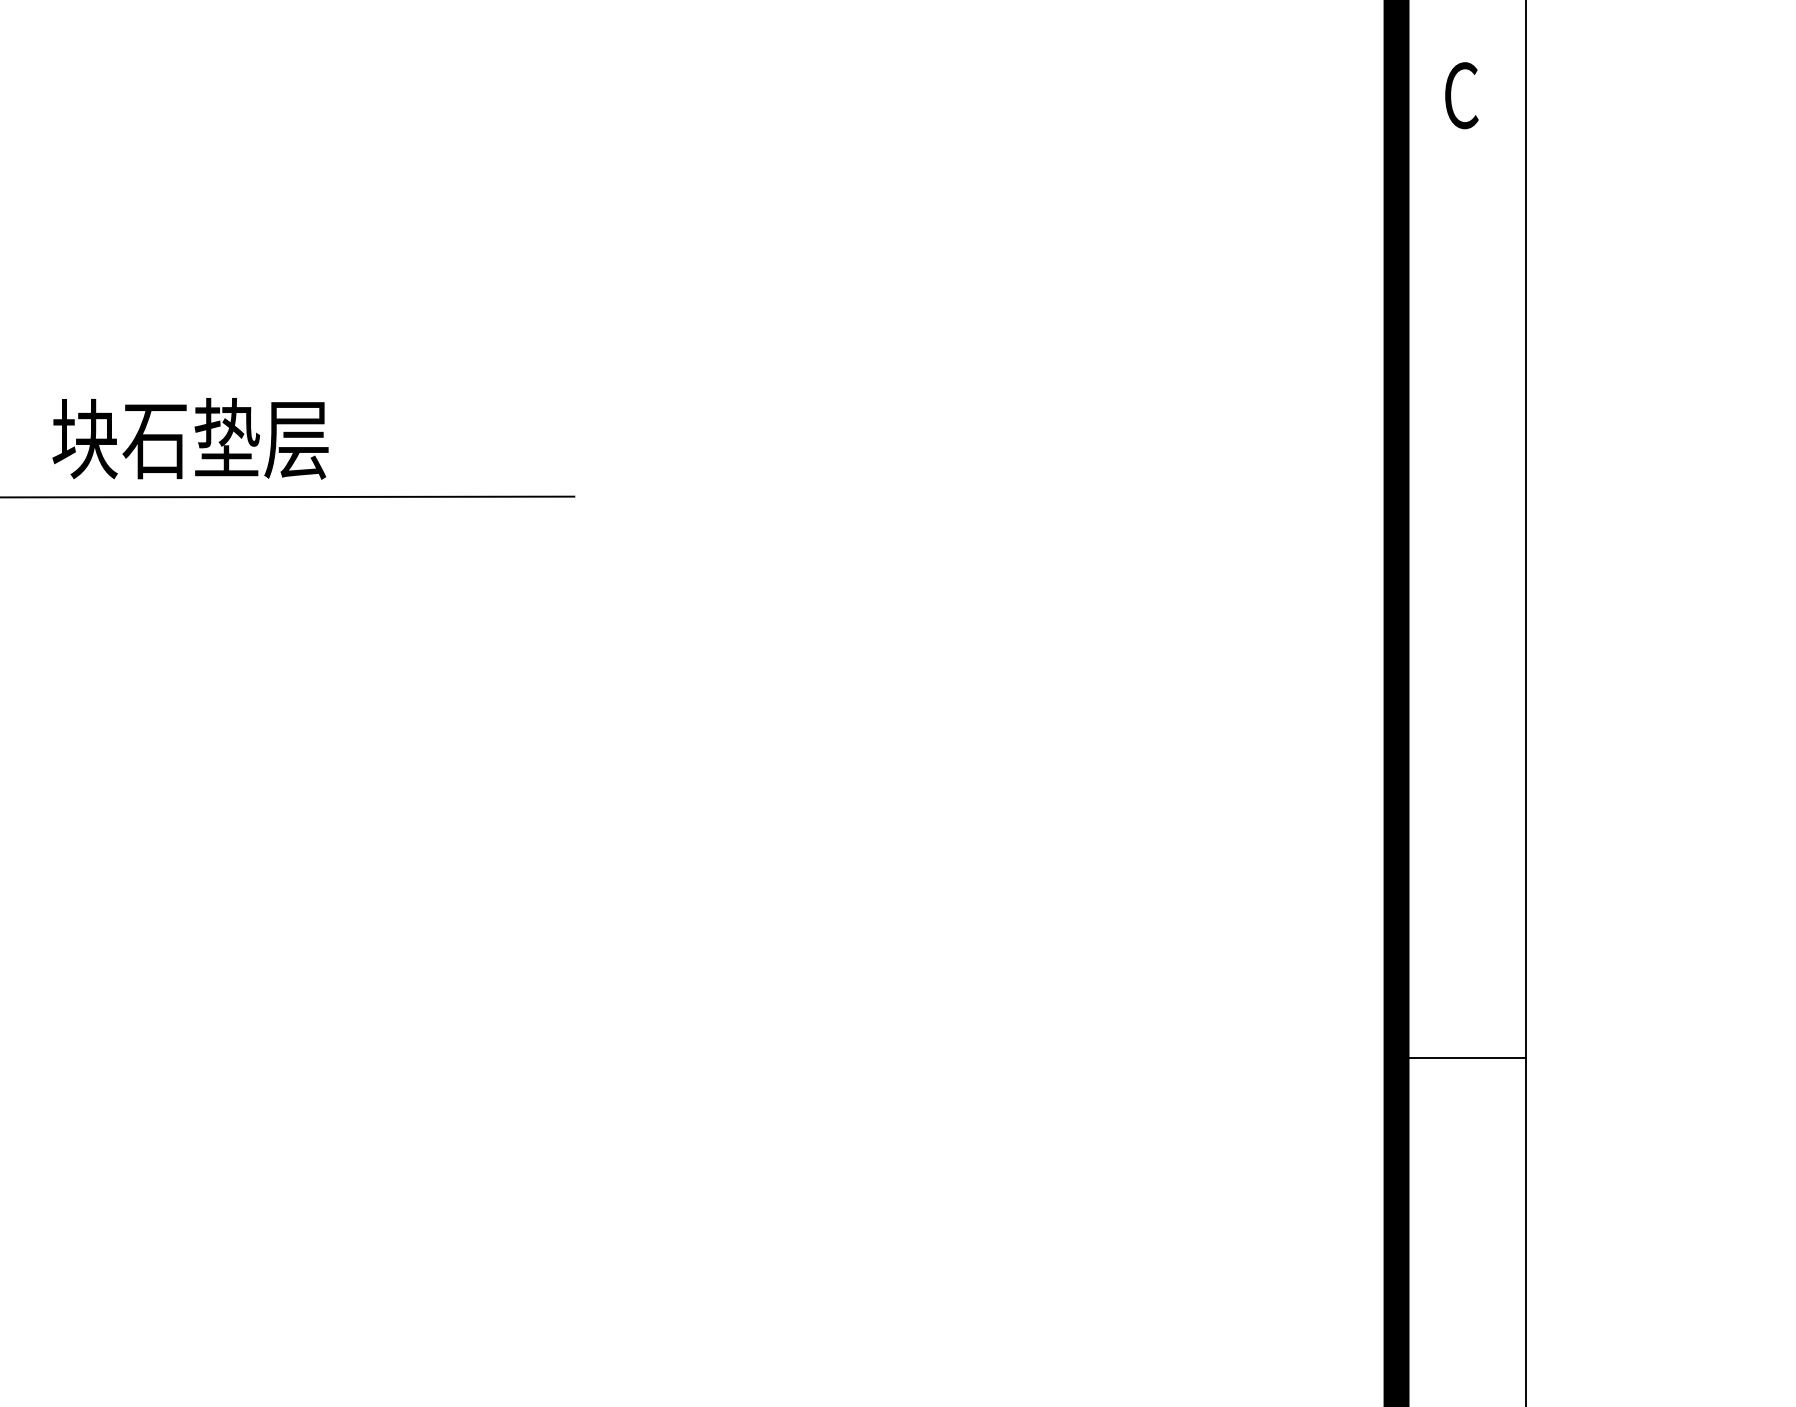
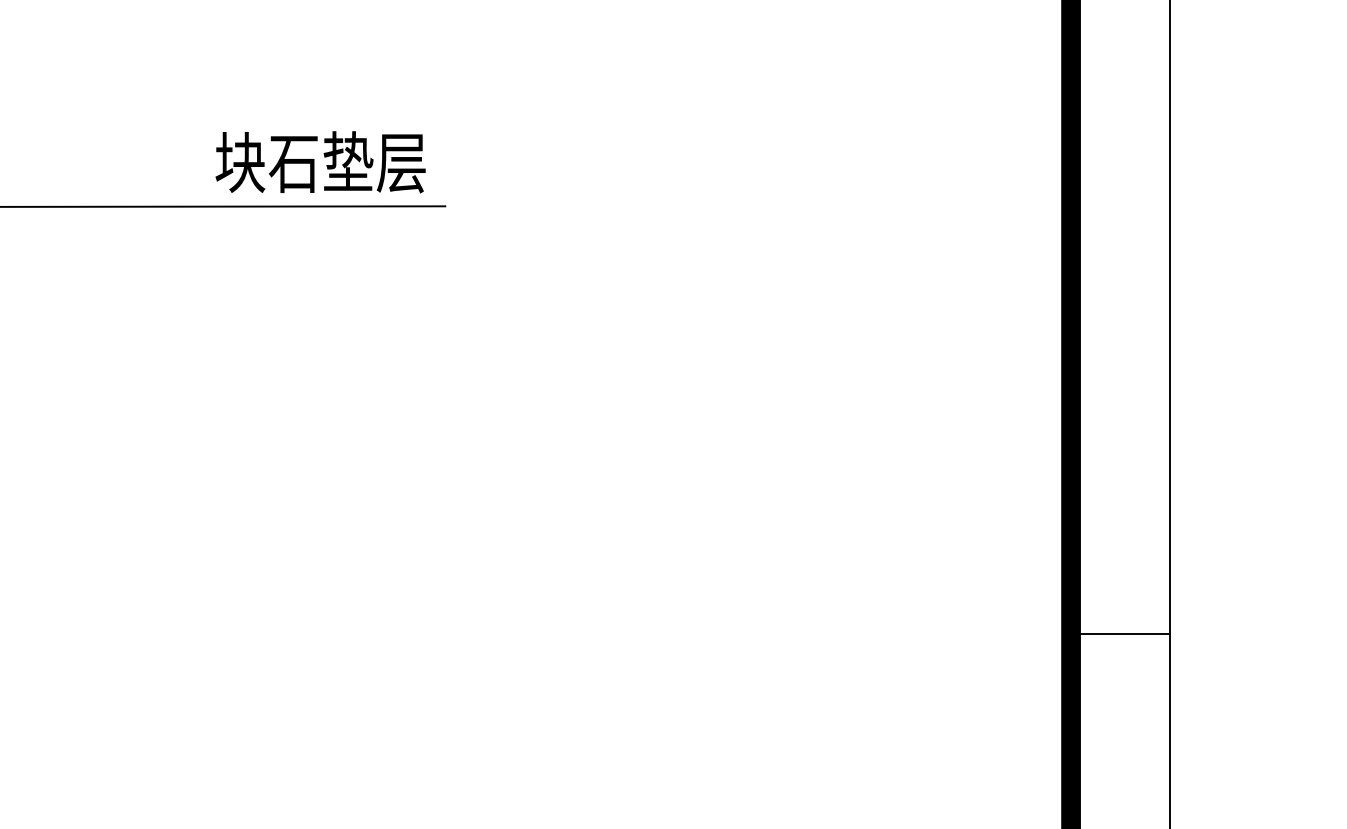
text: (190, 438) -> (320, 162), moved

